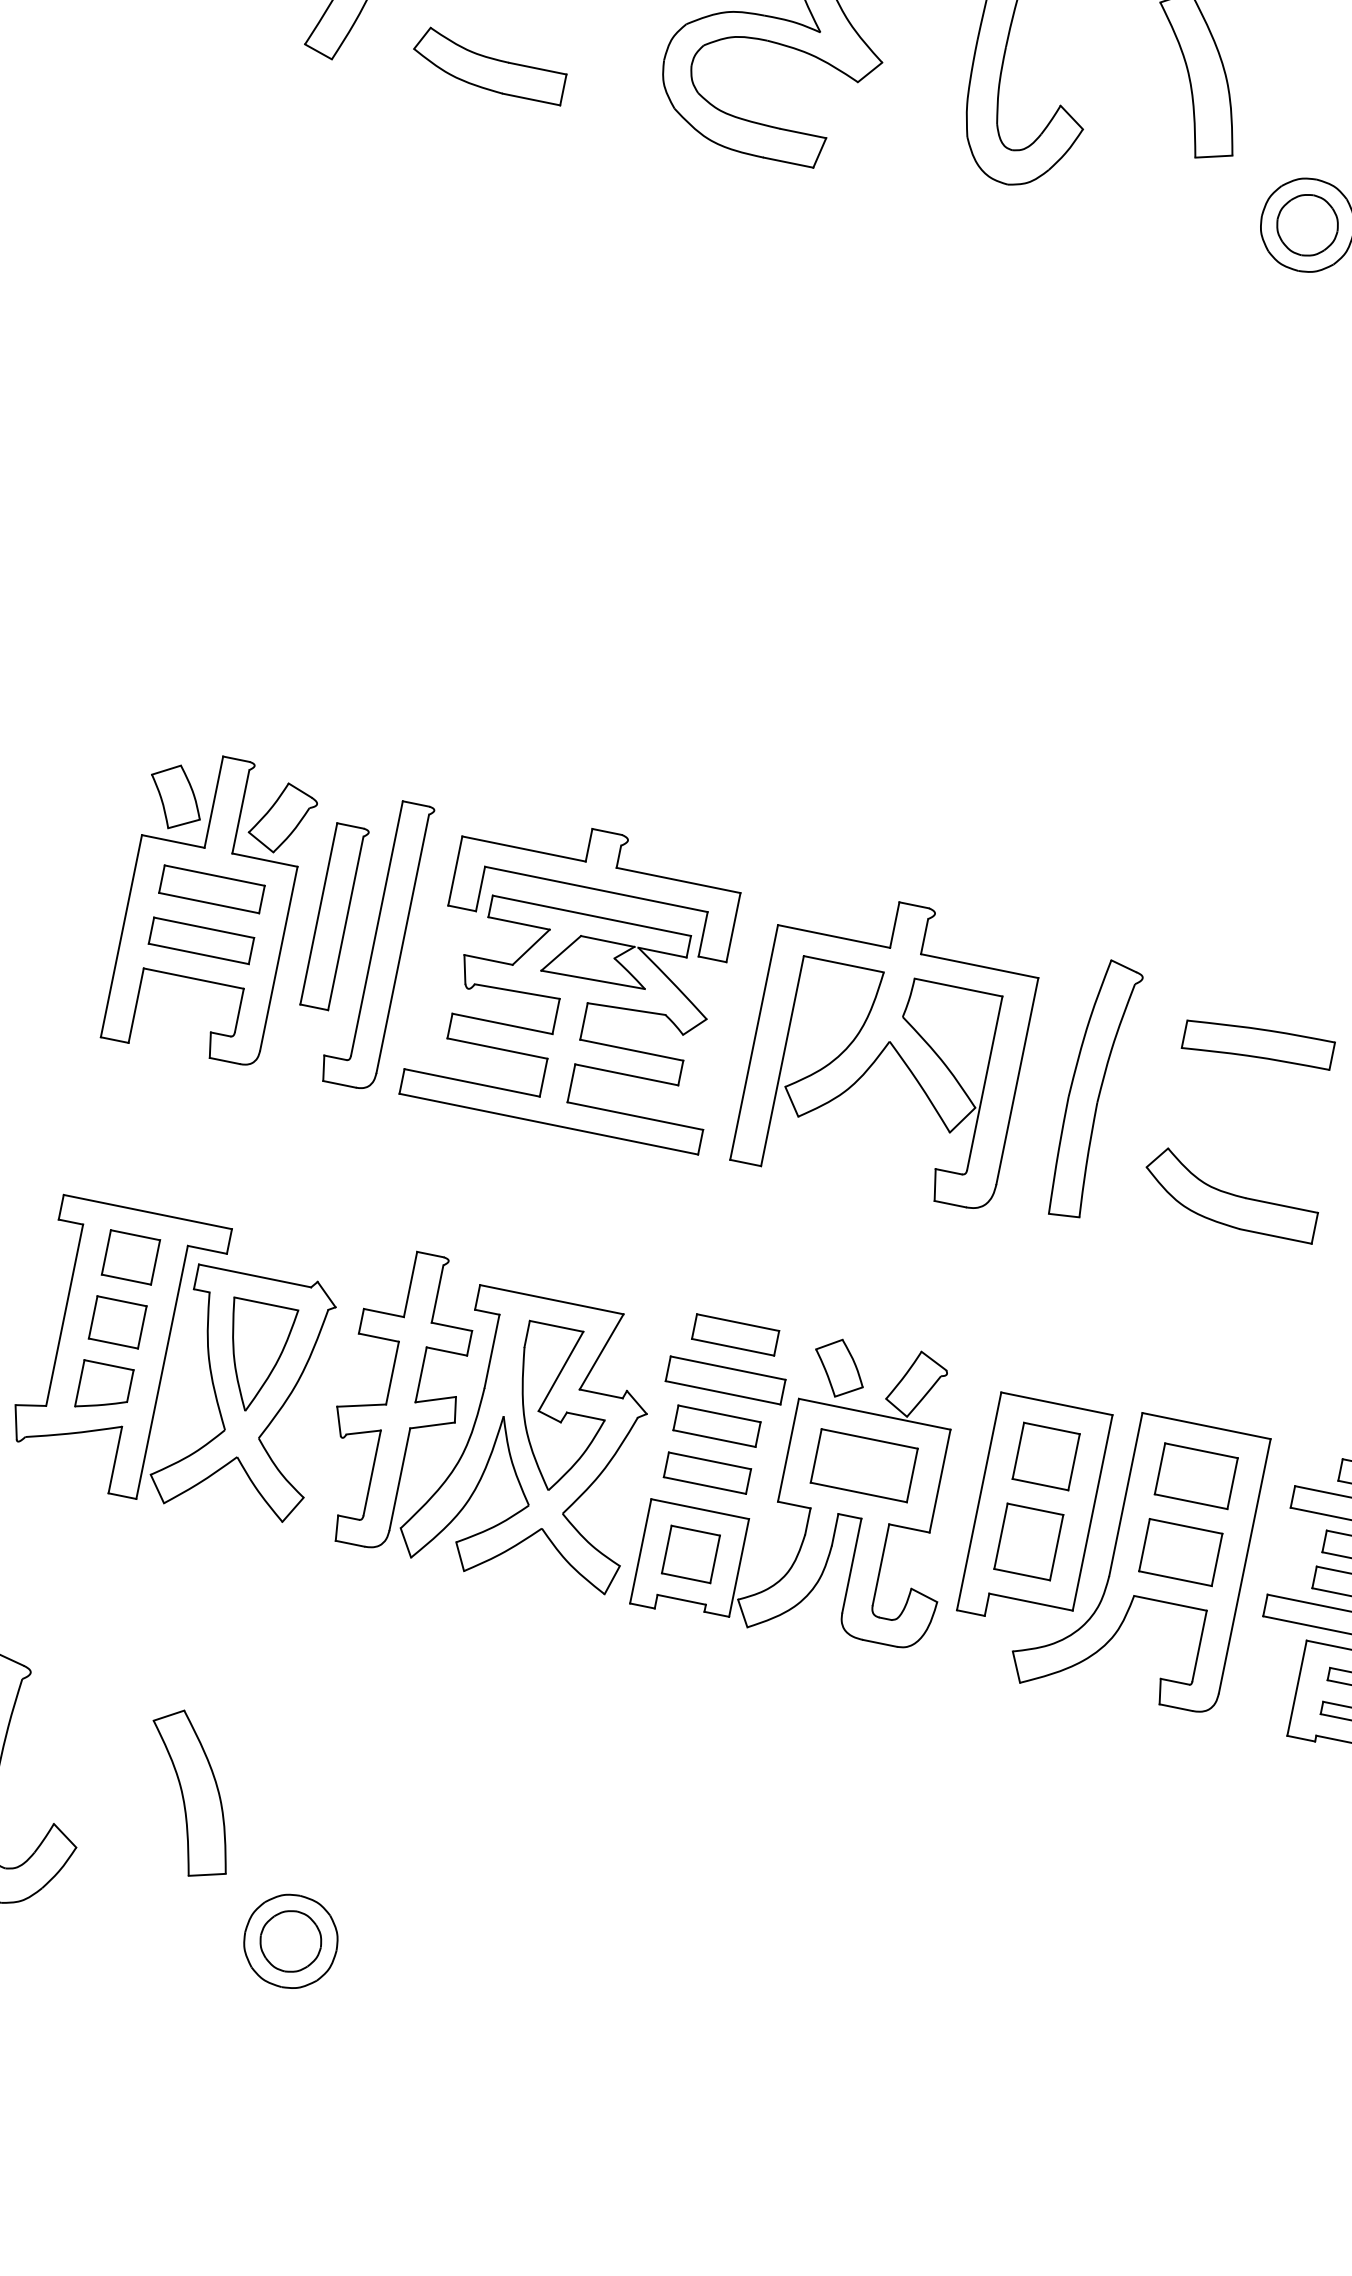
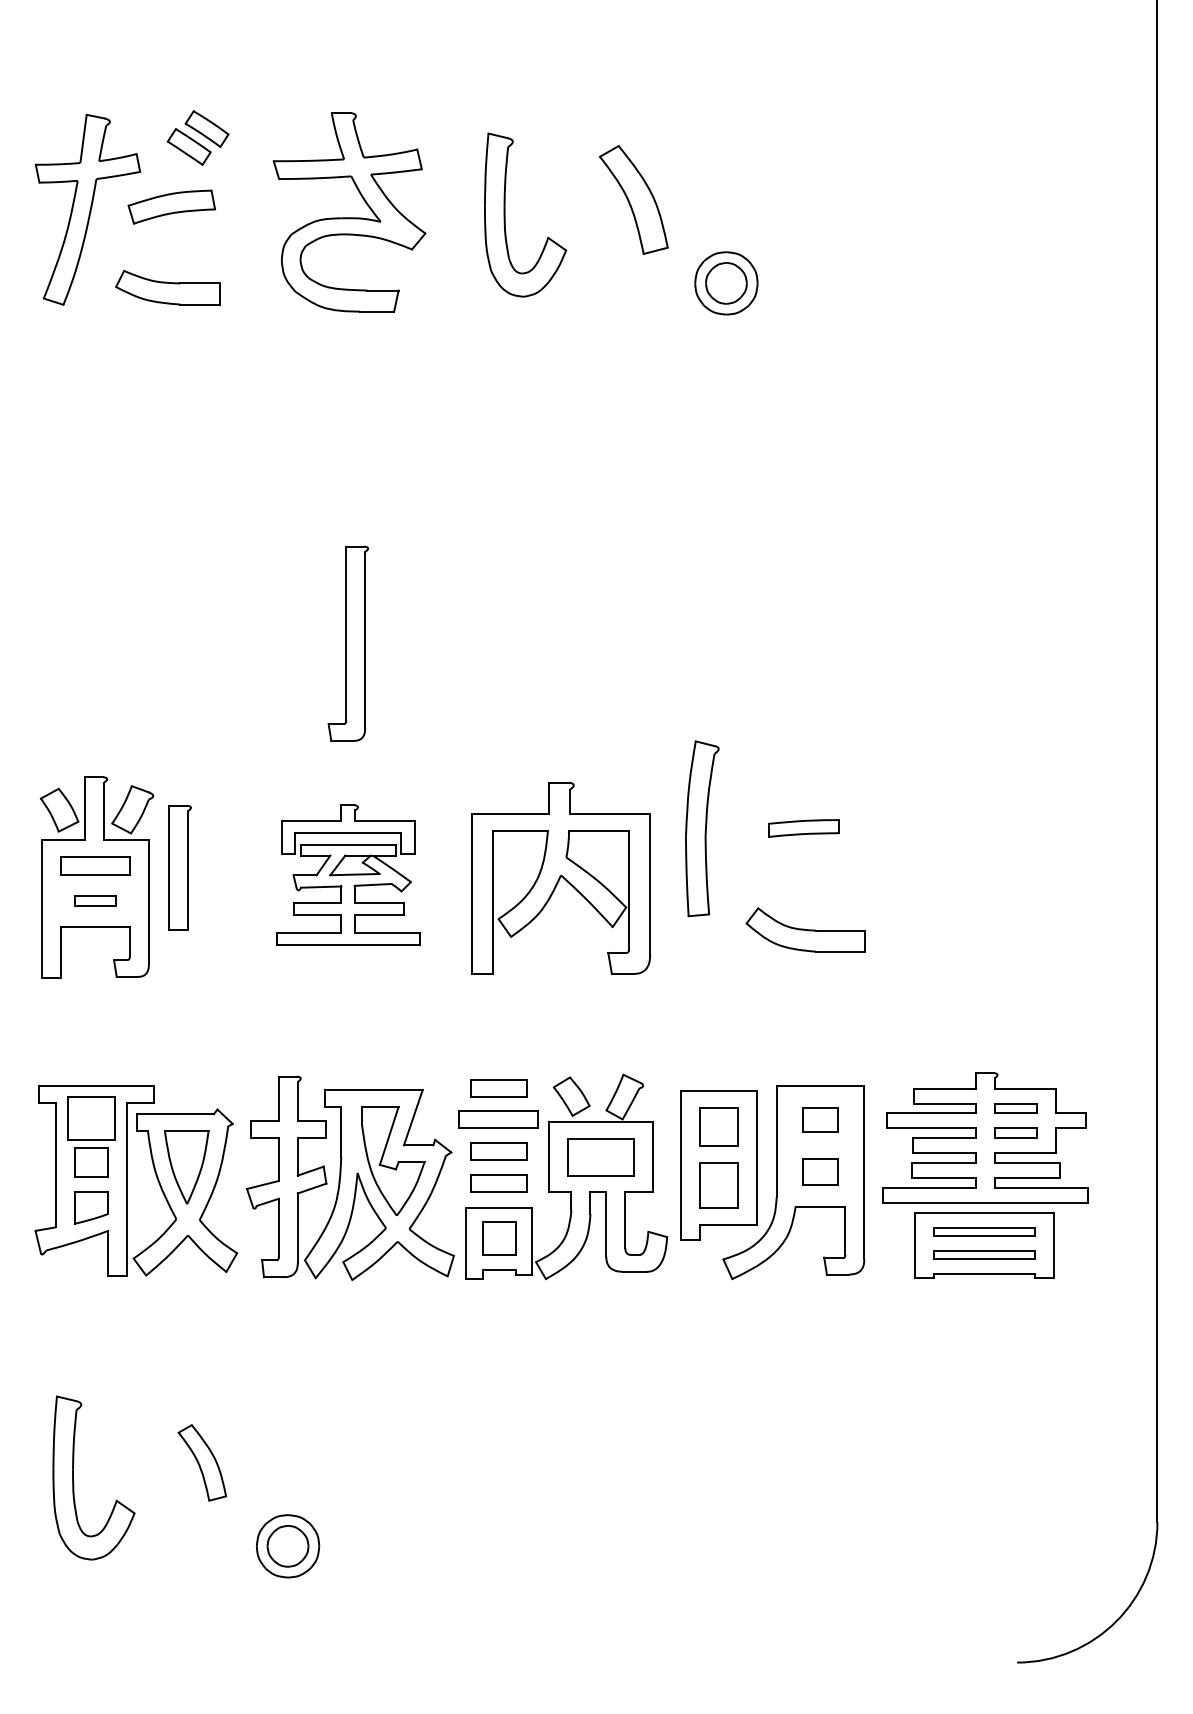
part: (201, 939) -> (95, 900), size x0.6
part: (375, 943) -> (347, 643), moved
part: (577, 976) -> (347, 874), size x0.7
part: (1258, 1045) -> (803, 828), size x0.7
part: (1095, 1089) -> (702, 828), moved
part: (130, 1257) -> (91, 1118), size x1.4
part: (1196, 1475) -> (820, 1119), size x0.7
part: (1180, 1551) -> (820, 1171), size x0.7
part: (190, 1793) -> (202, 1462), size x0.7

